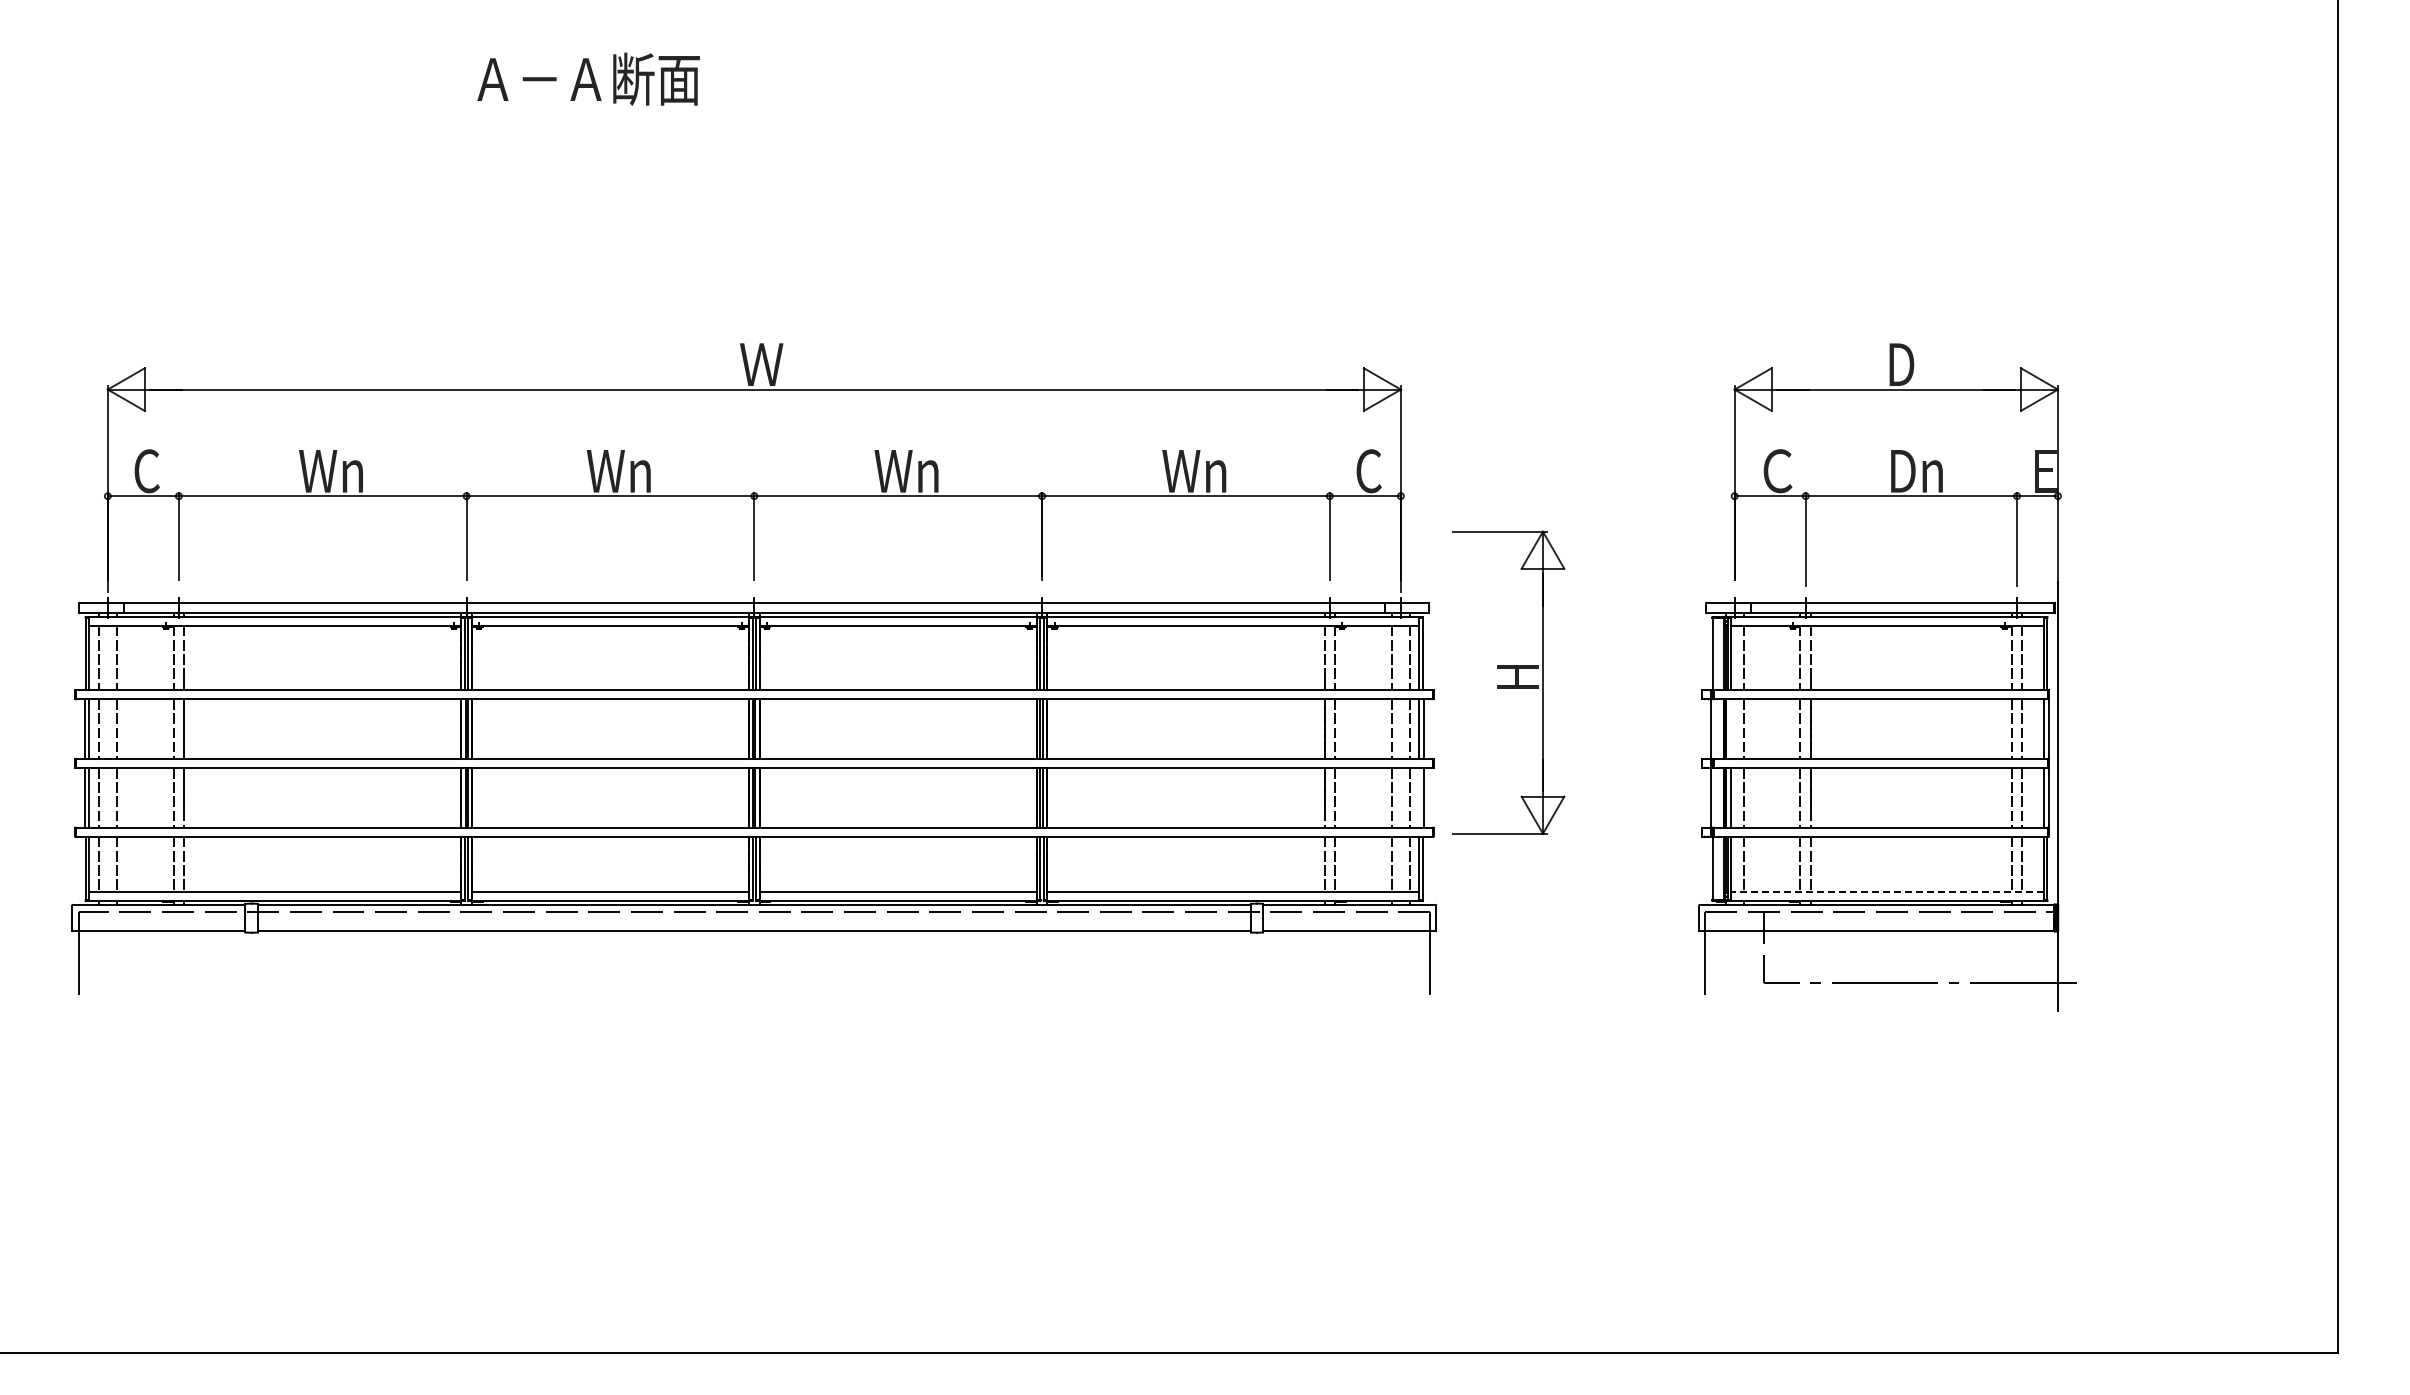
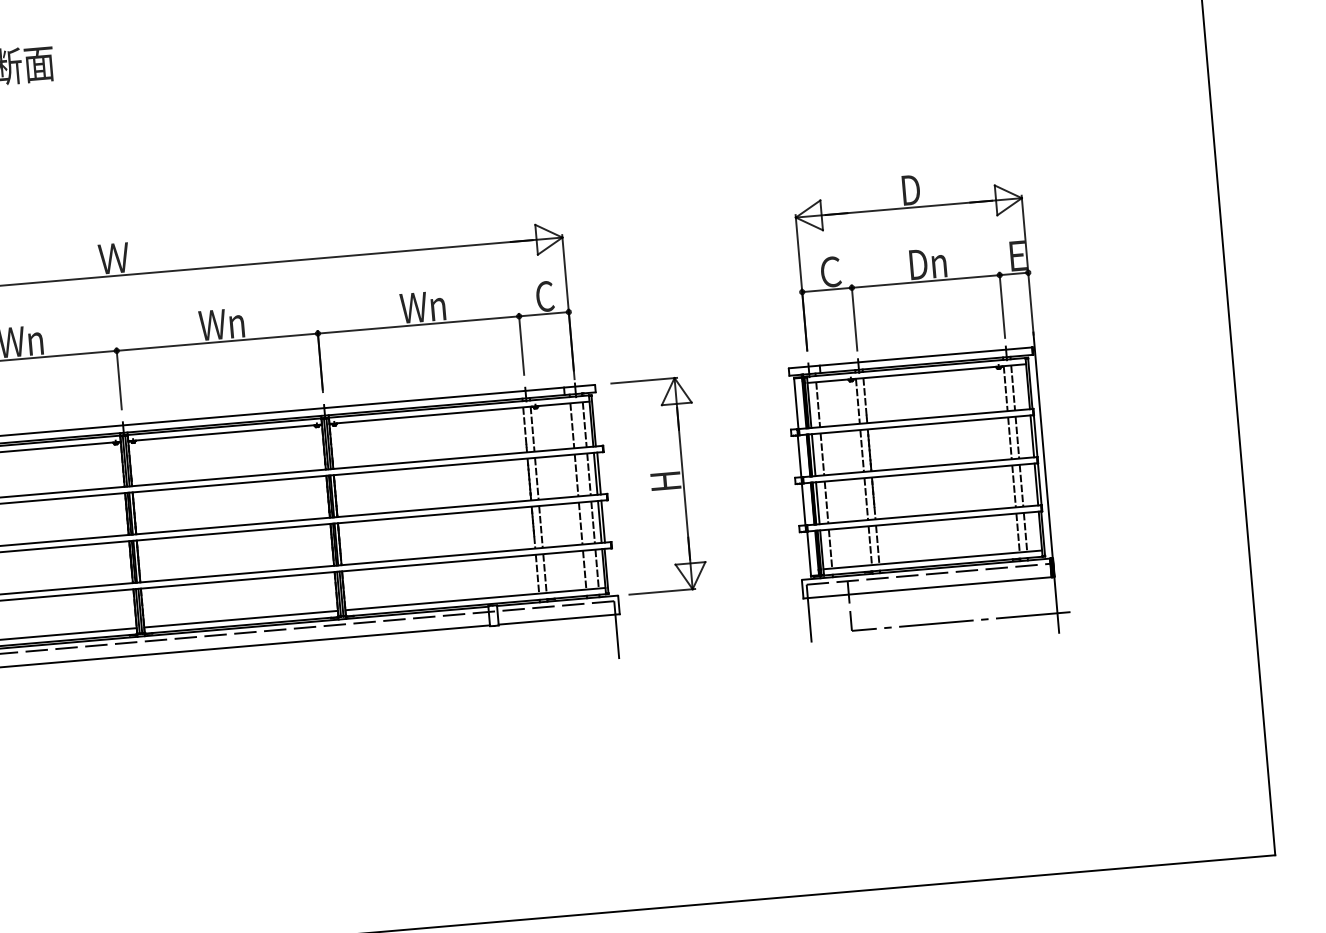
part: (1508, 682) -> (659, 485), moved
line: (1731, 729) -> (814, 455), added
line: (1419, 797) -> (599, 521), added
line: (1886, 892) -> (932, 560), dashed -> solid

